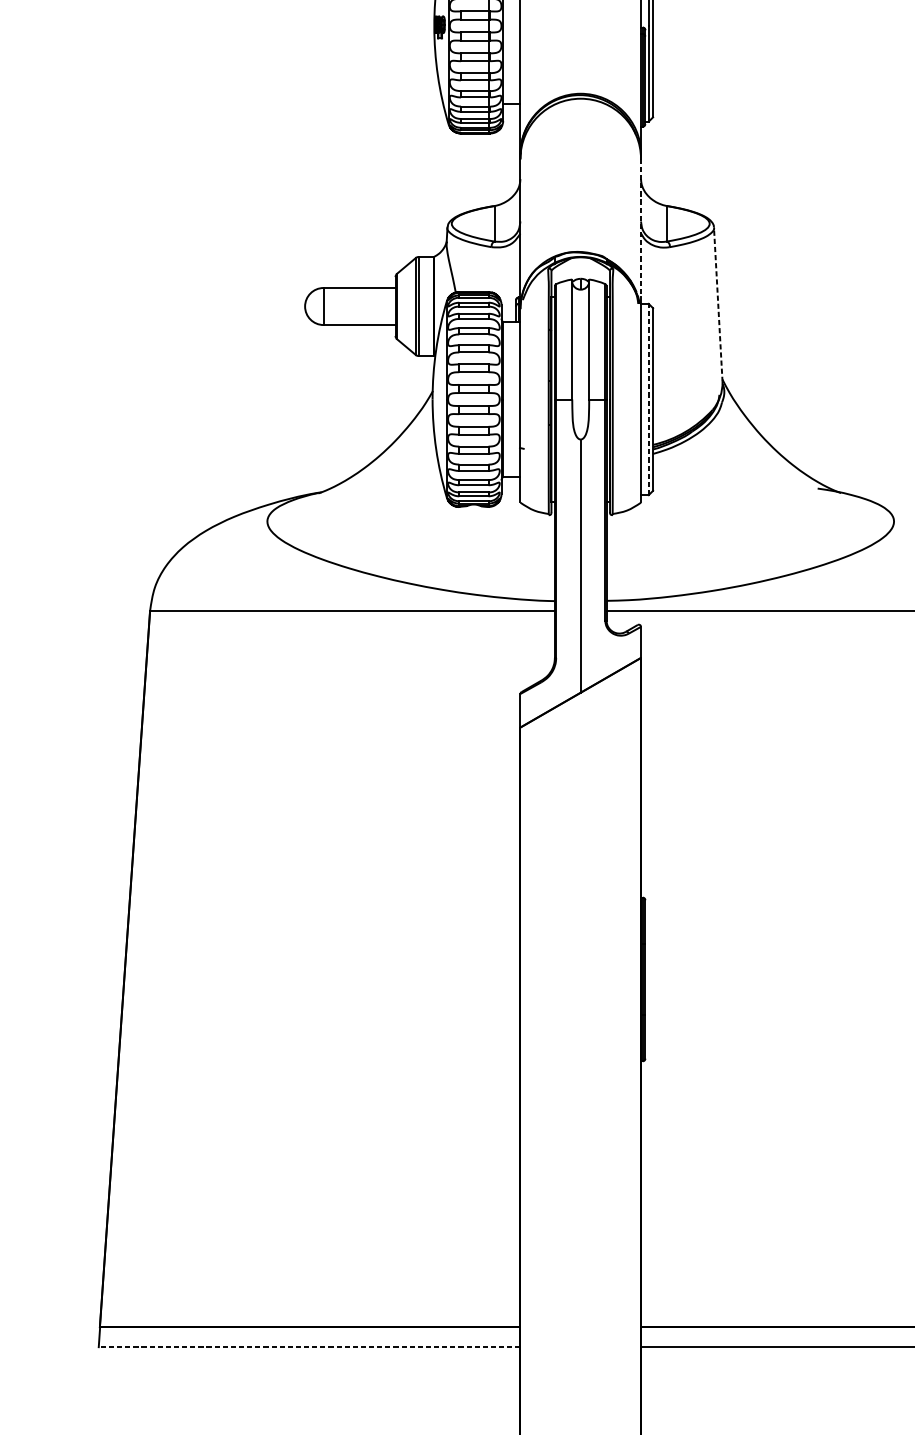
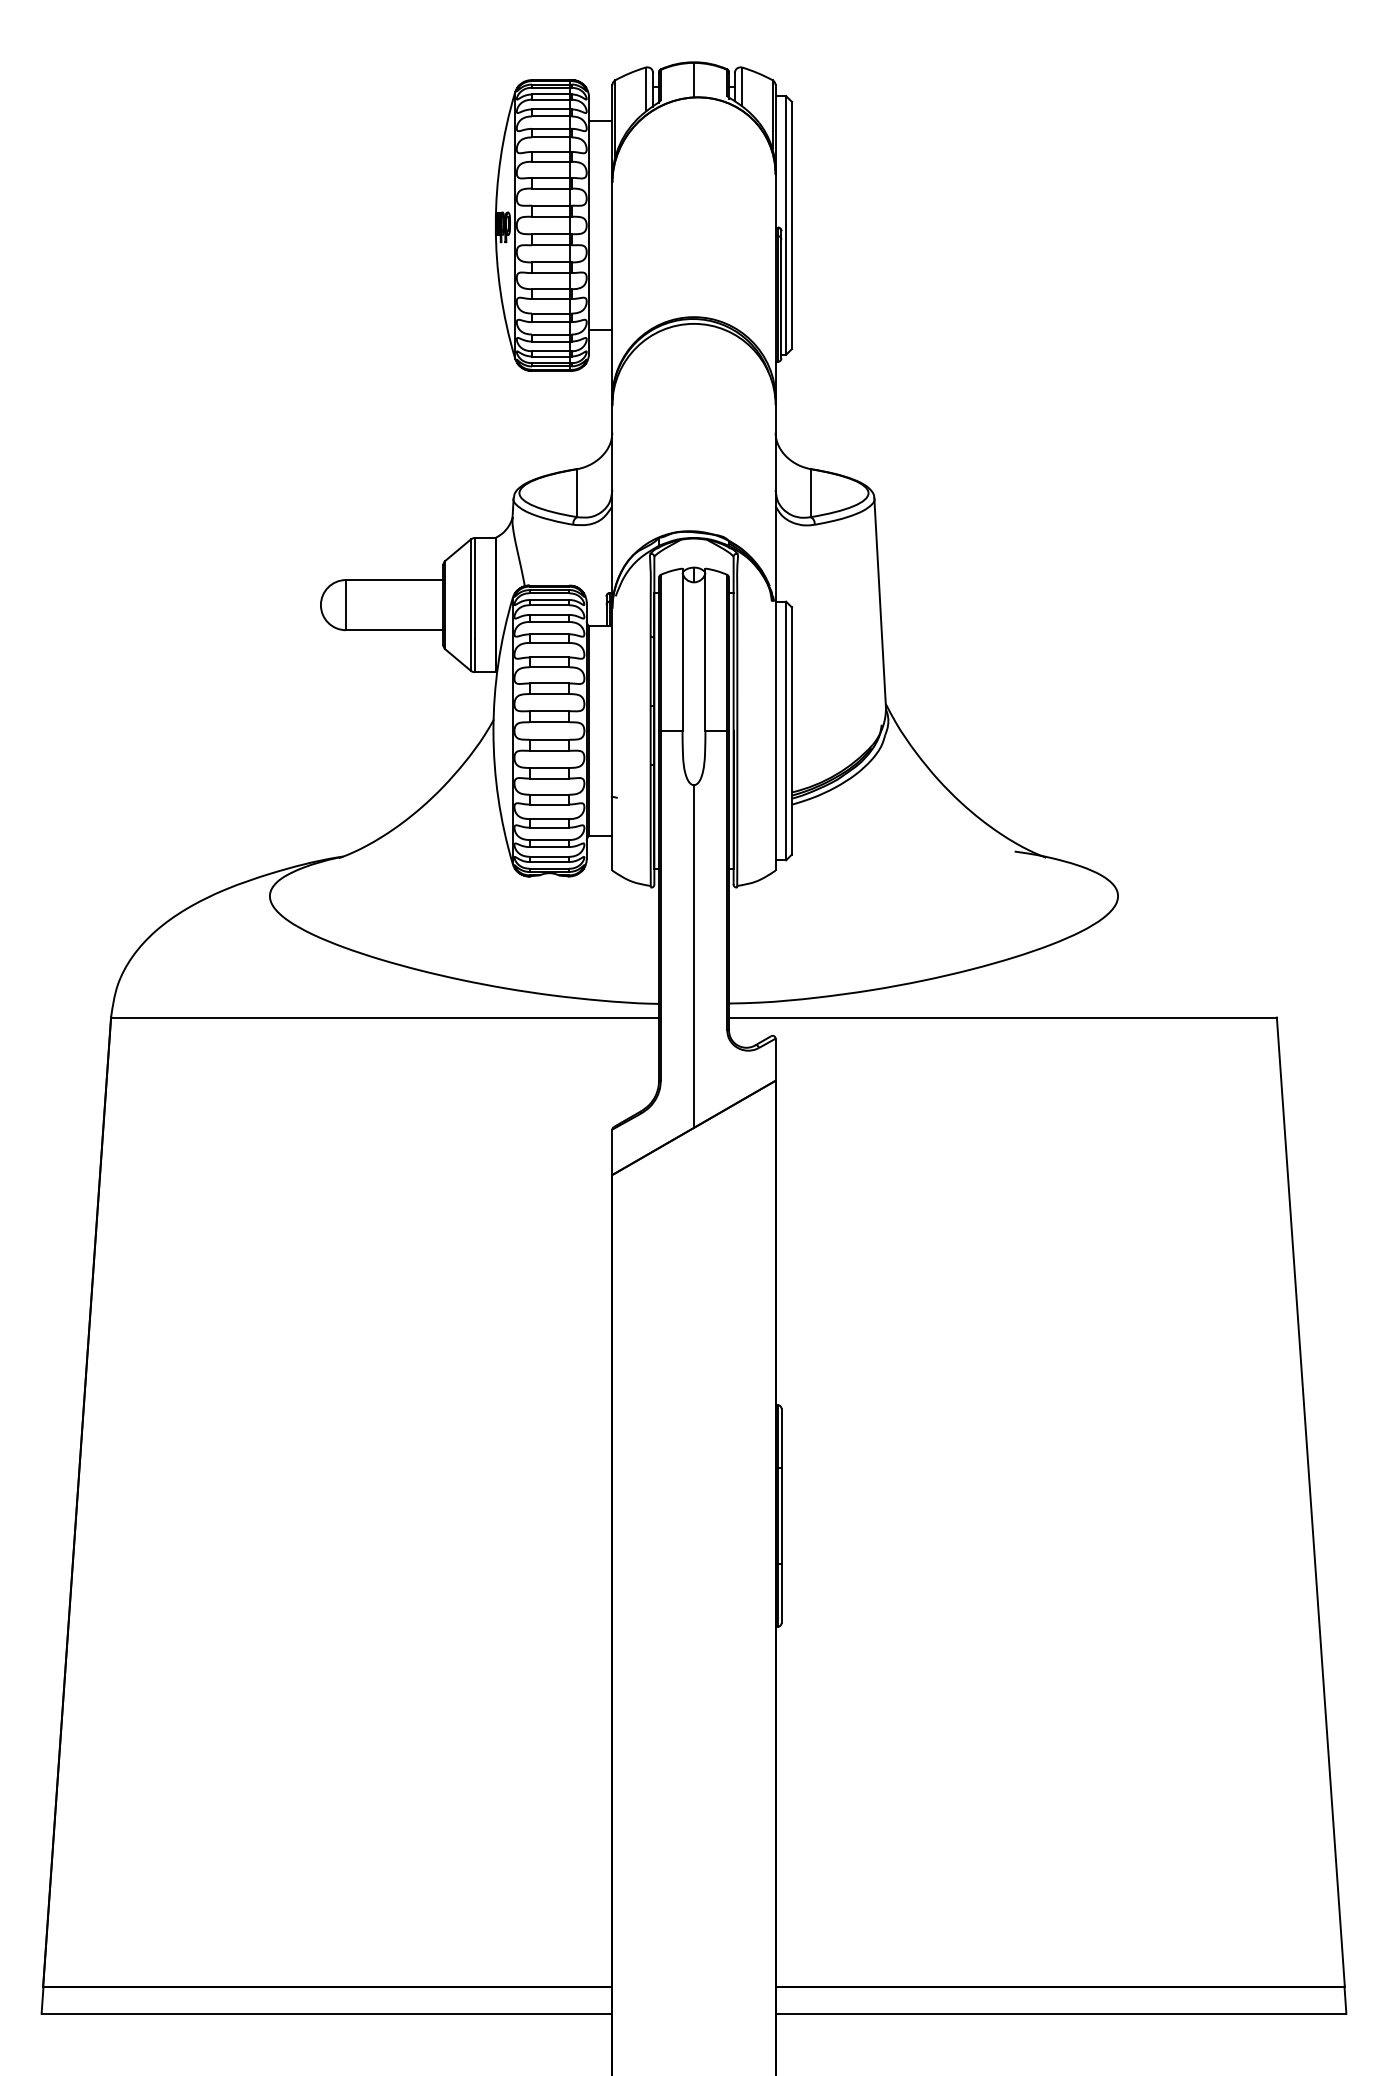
line: (640, 227) -> (775, 498), dashed -> solid
line: (718, 304) -> (880, 602), dashed -> solid
line: (649, 399) -> (786, 730), dashed -> solid
line: (309, 1347) -> (326, 2013), dashed -> solid

